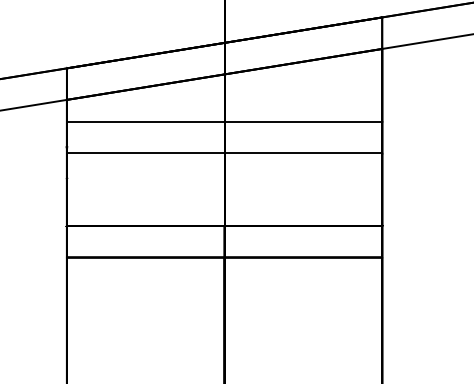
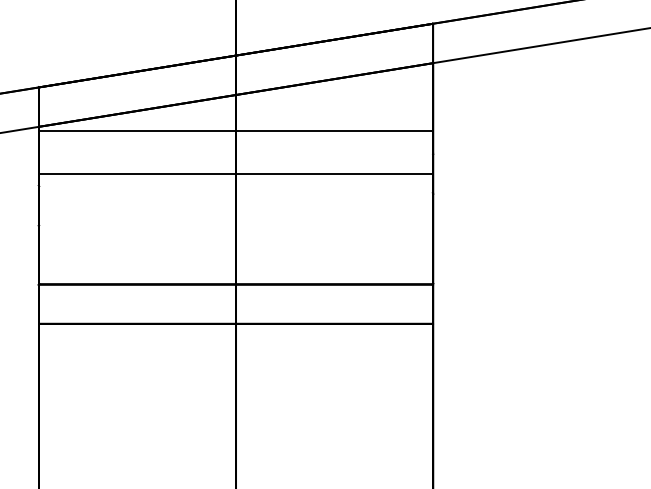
line: (224, 122) -> (235, 131), moved
line: (224, 153) -> (235, 173), moved

